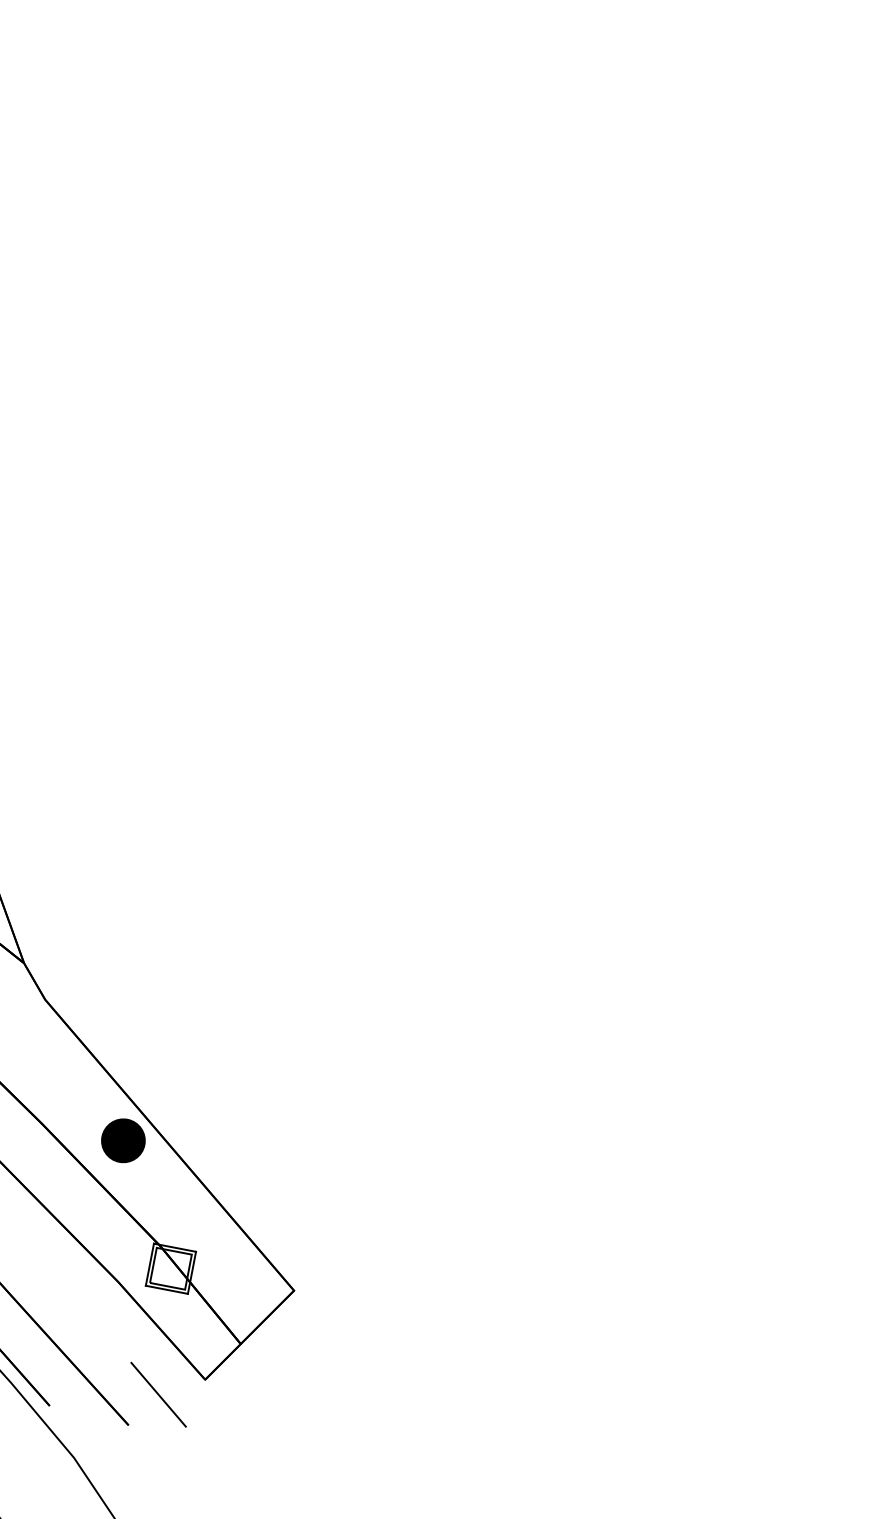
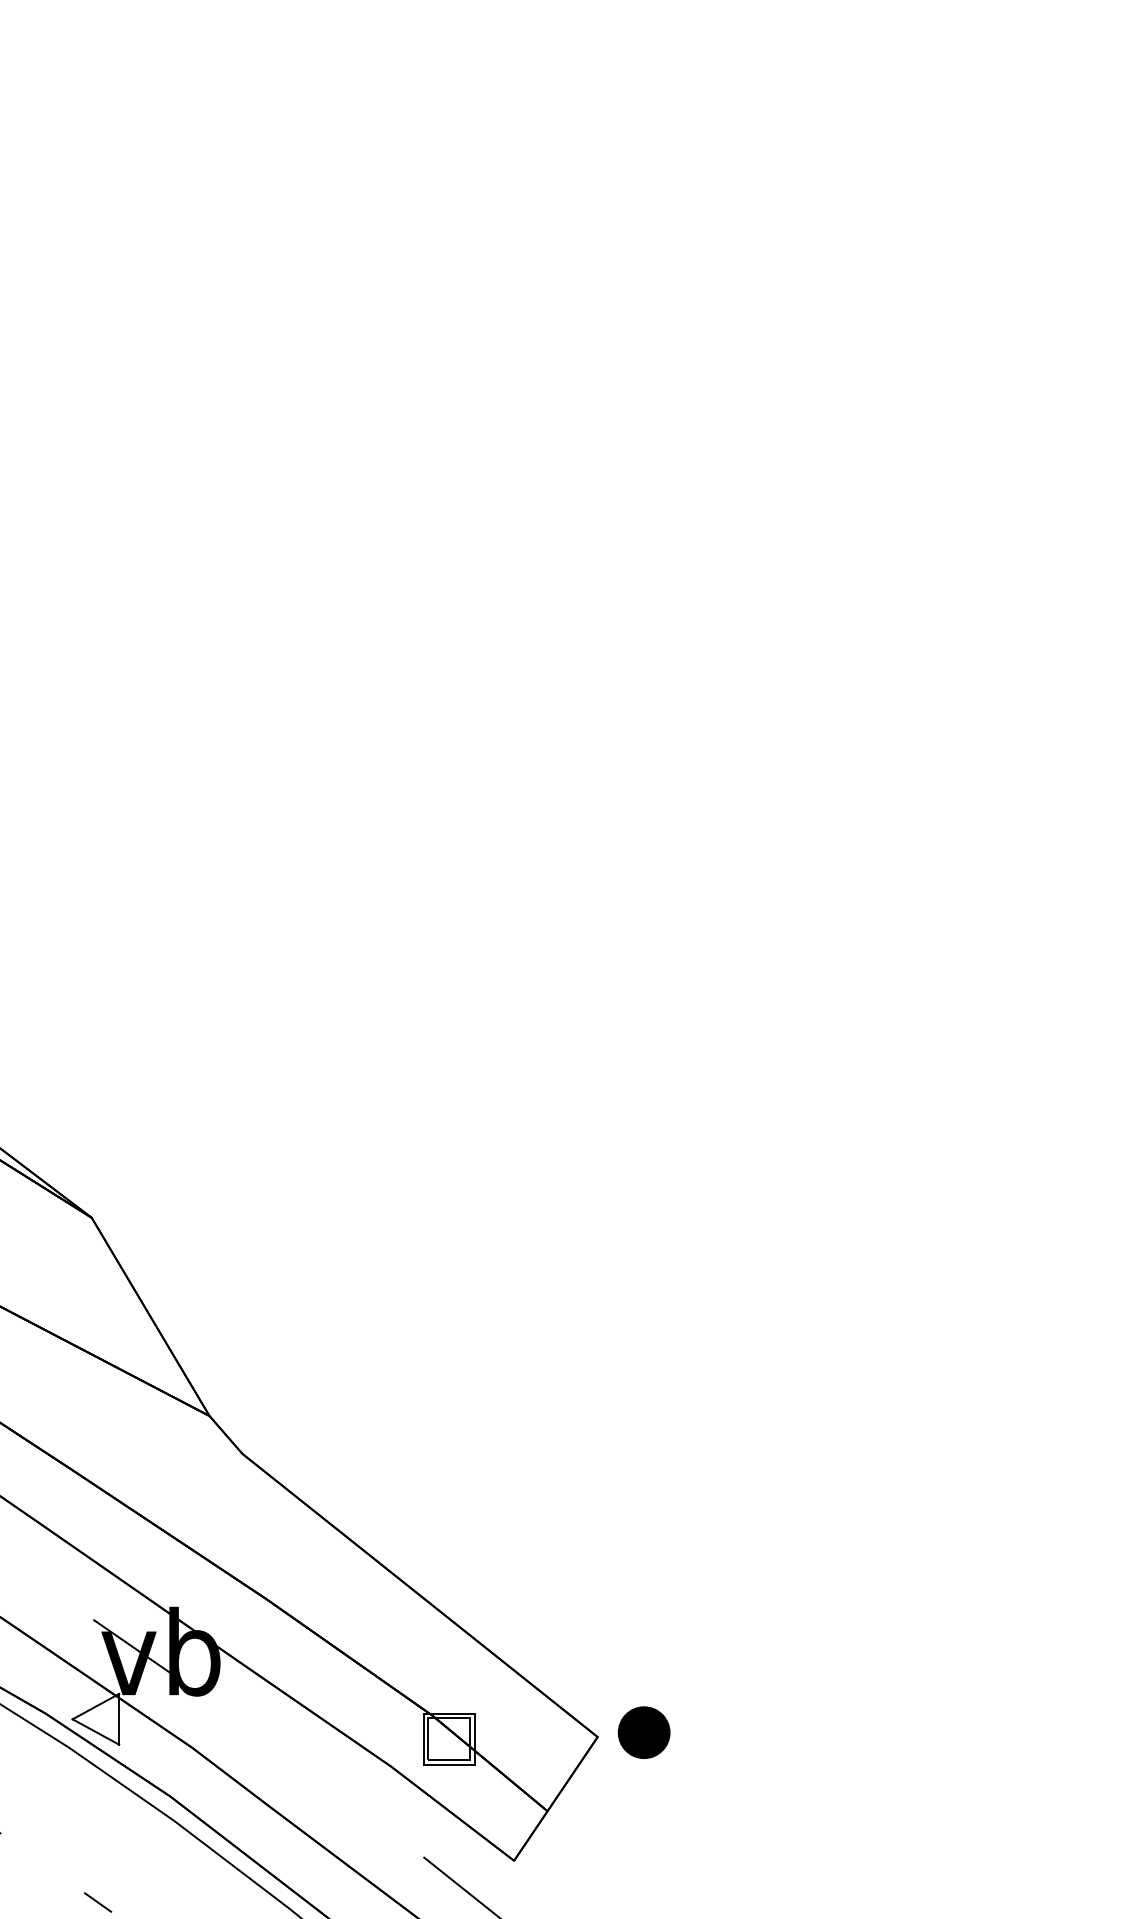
part: (122, 1140) -> (643, 1732), moved

